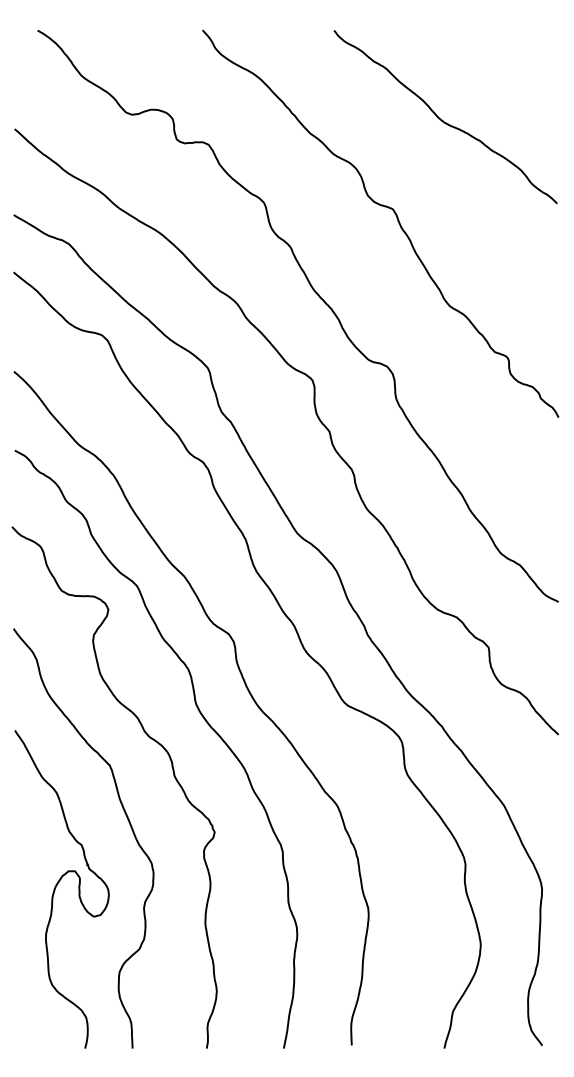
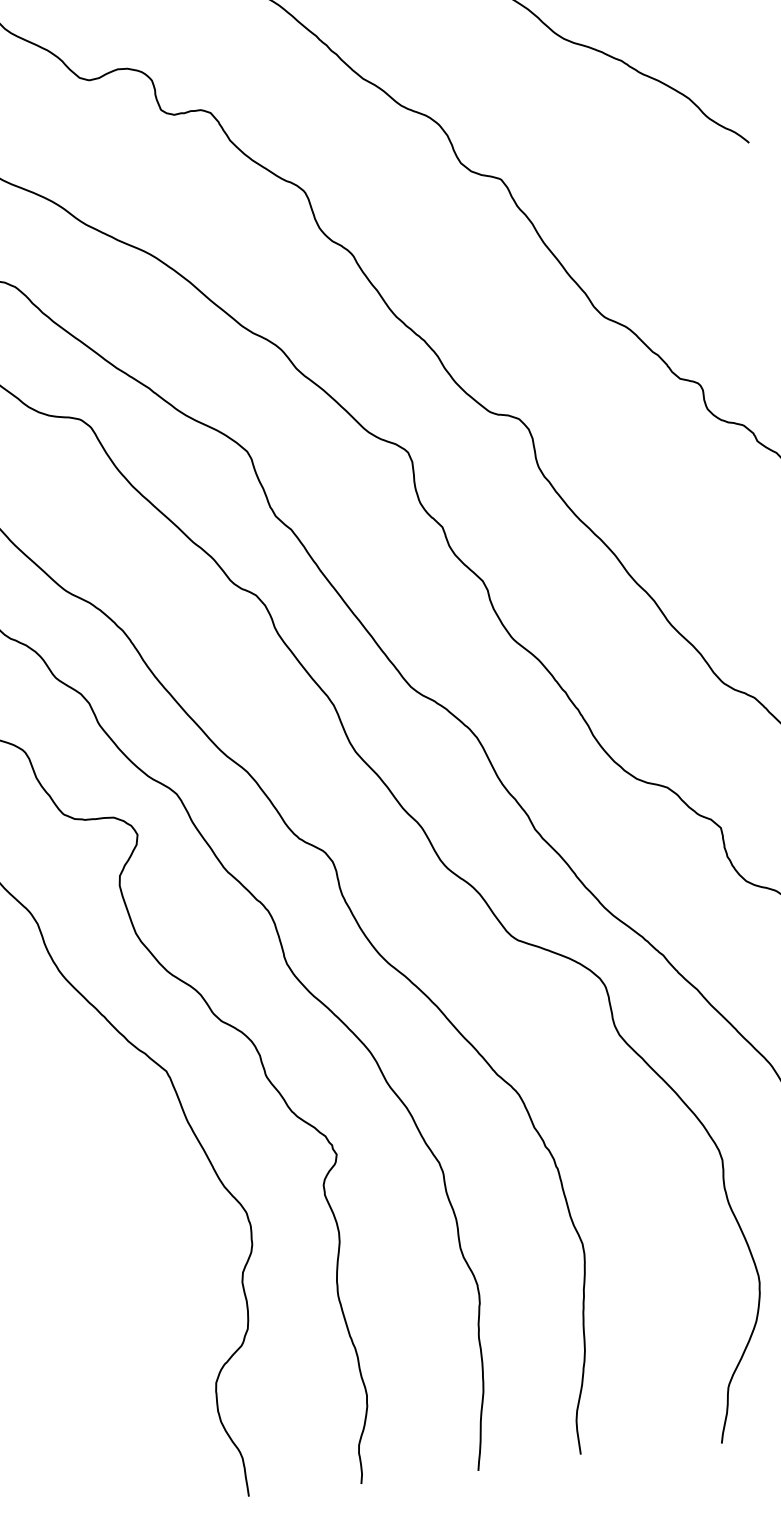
curve: (56, 887) -> (106, 1265), removed

